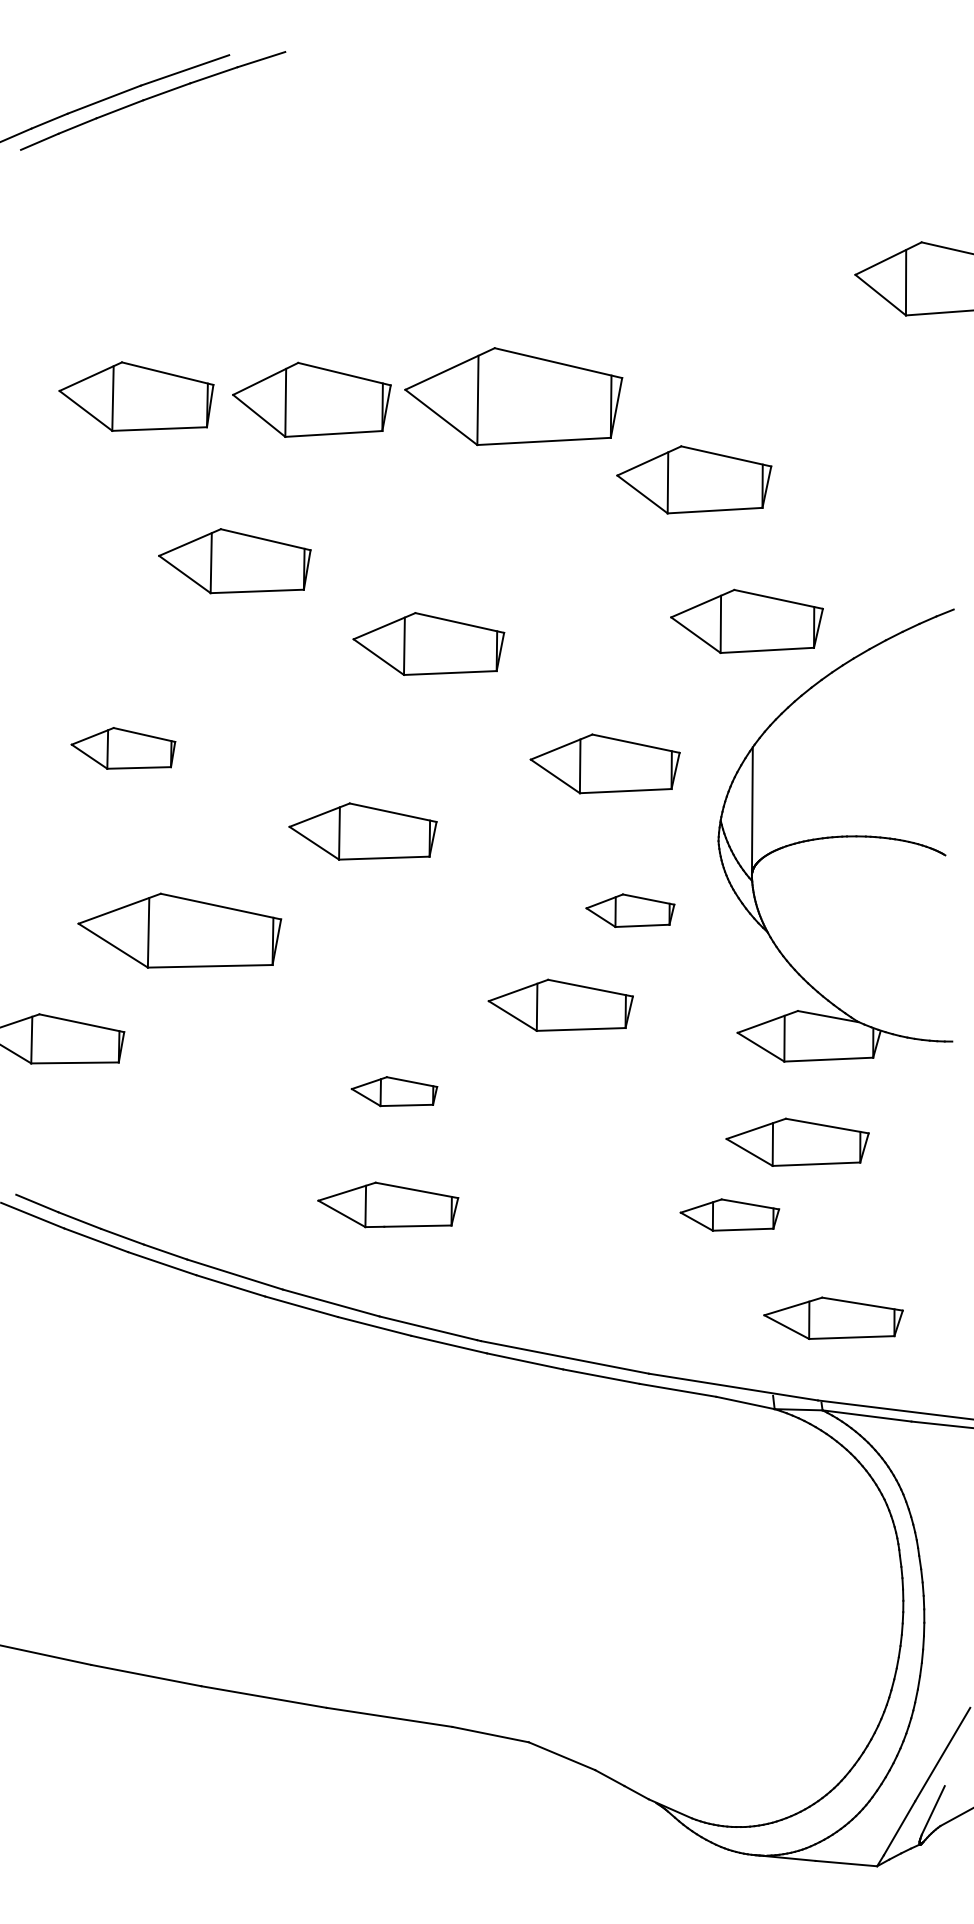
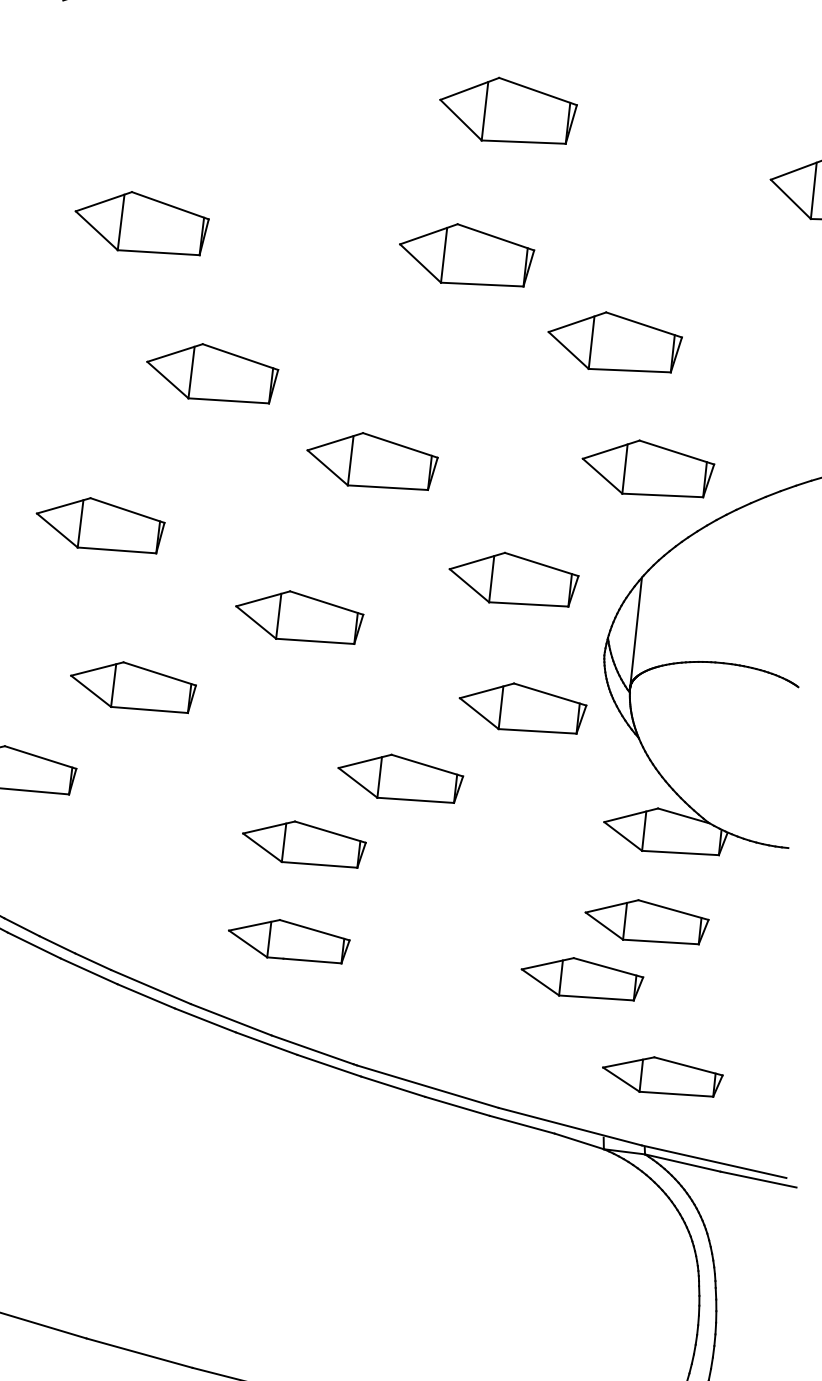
part: (513, 396) -> (466, 255), size x0.71
part: (311, 399) -> (507, 110), moved
part: (123, 748) -> (100, 524), size x1.43
part: (630, 910) -> (522, 707), size x1.67
part: (179, 930) -> (132, 686), size x0.71
part: (560, 1004) -> (400, 777), moved
part: (394, 1091) -> (303, 843), size x1.67
part: (729, 1214) -> (581, 977), size x1.43

